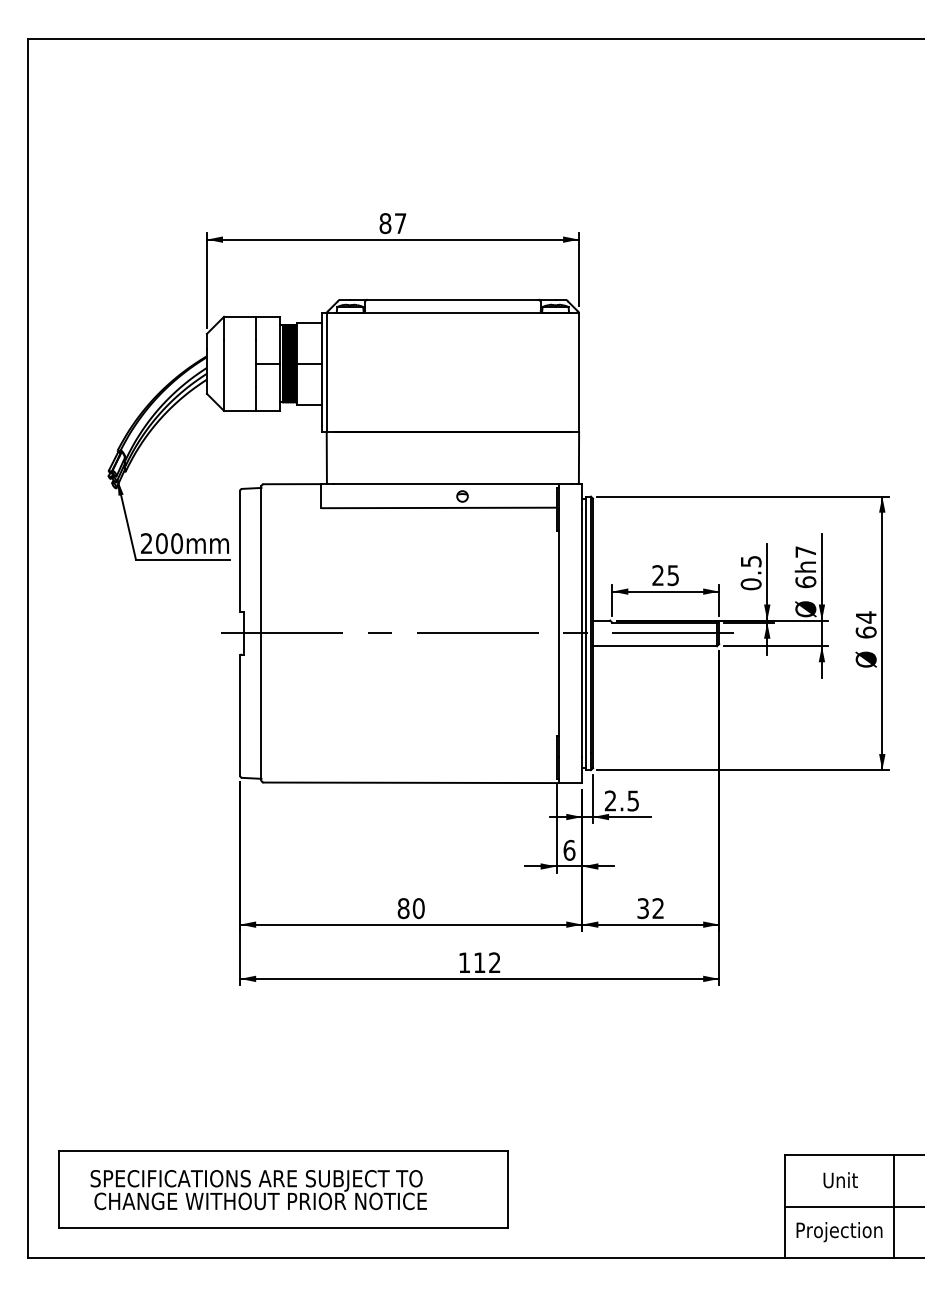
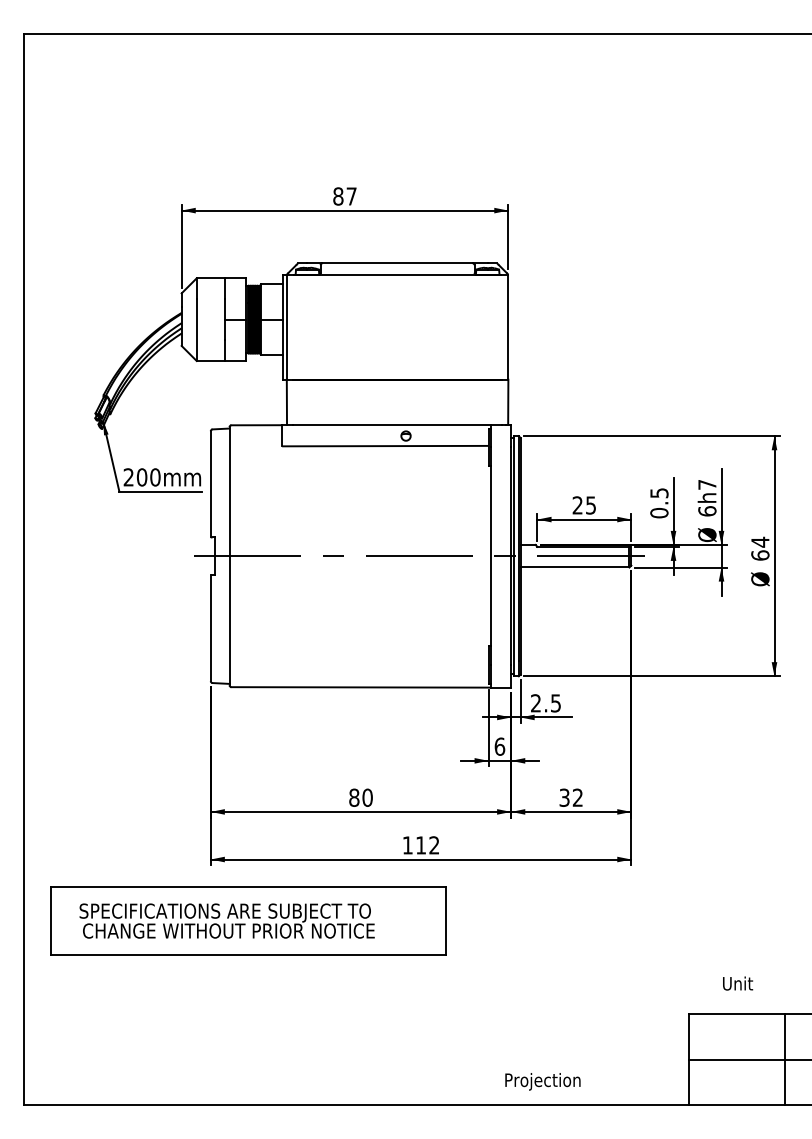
text: (840, 1180) -> (737, 983), moved
part: (283, 1189) -> (248, 920), moved
text: (839, 1232) -> (542, 1082), moved

